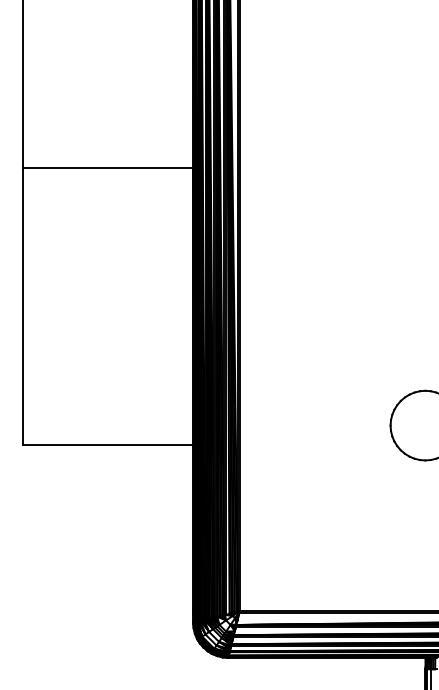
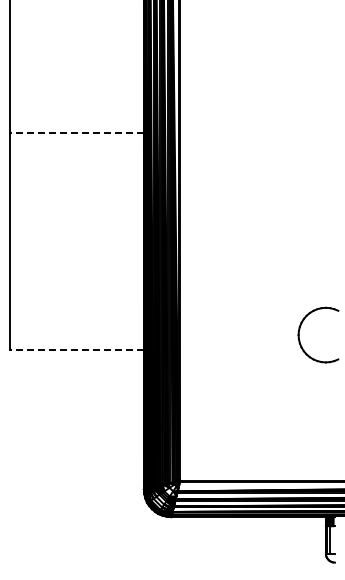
line: (108, 168) -> (77, 133), solid -> dashed
line: (108, 445) -> (77, 350), solid -> dashed

